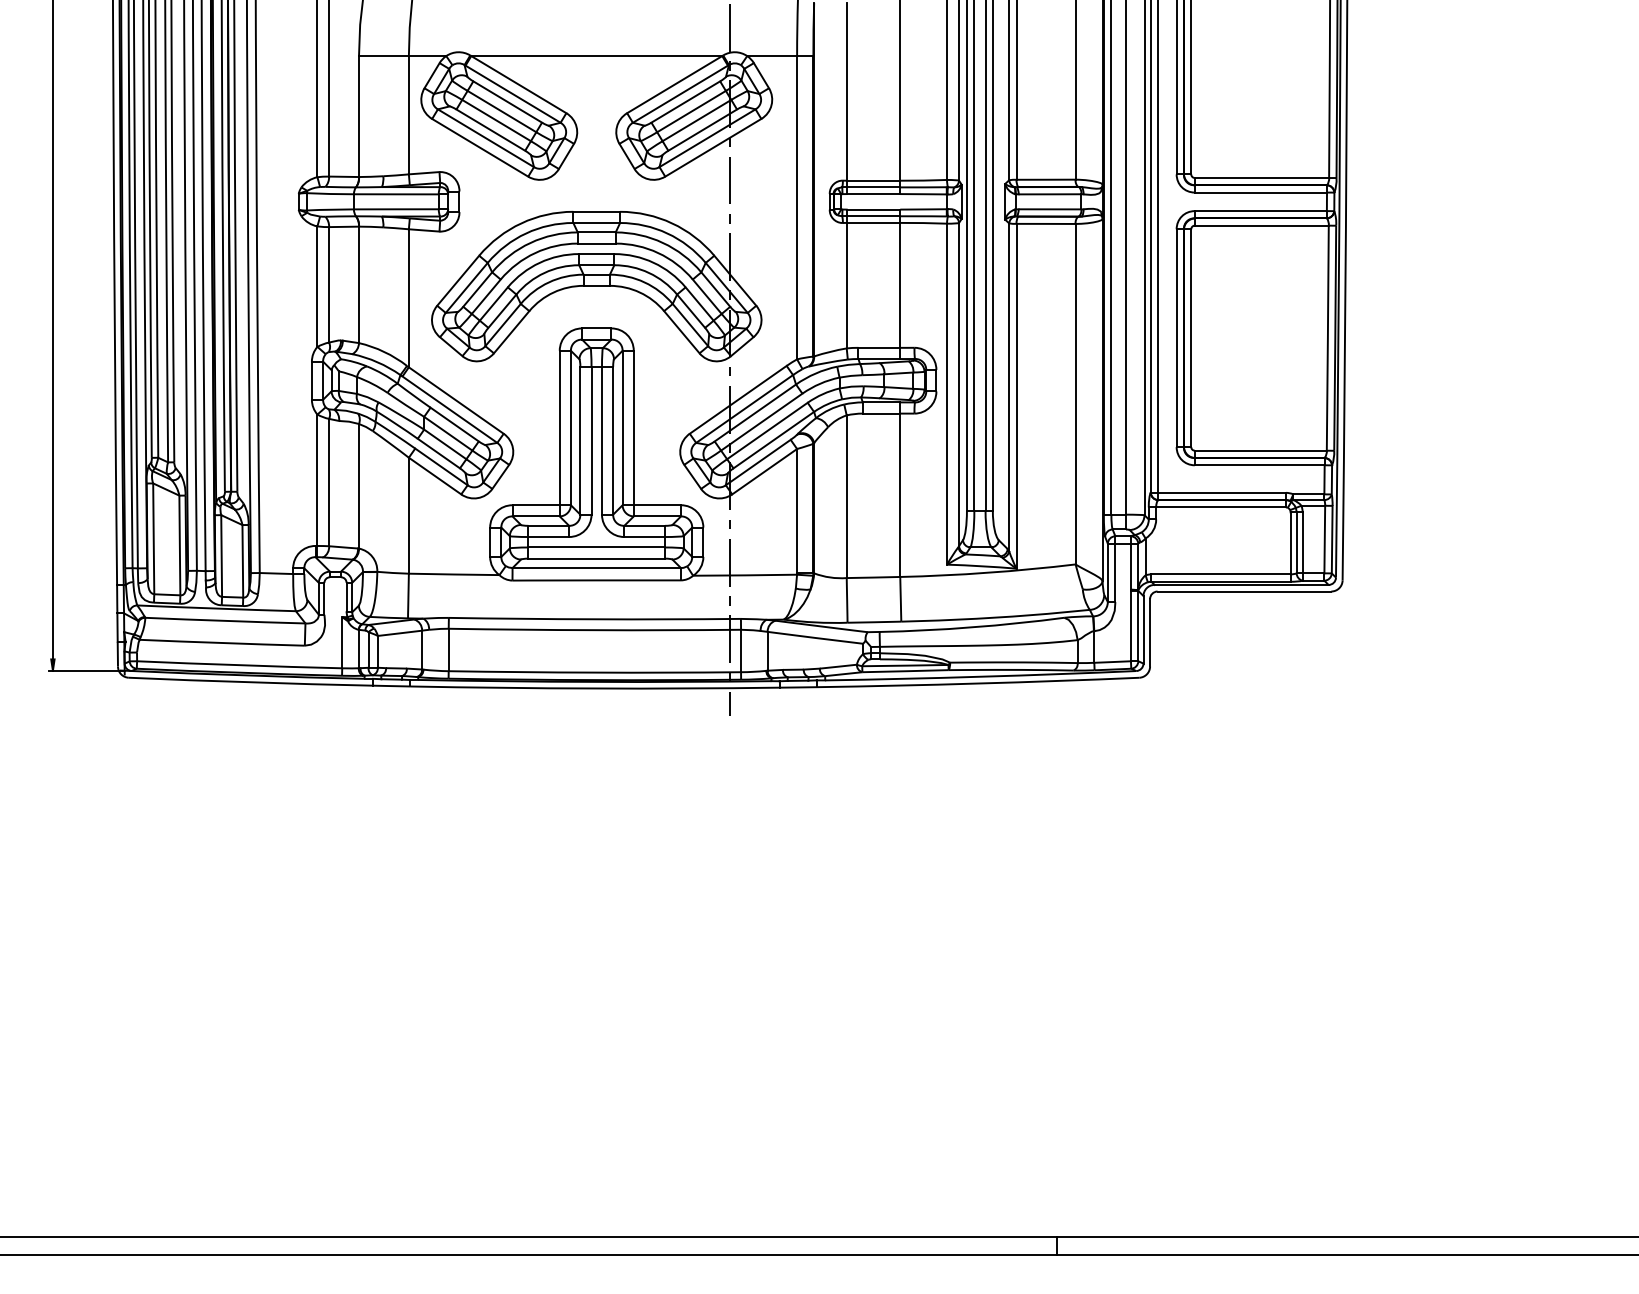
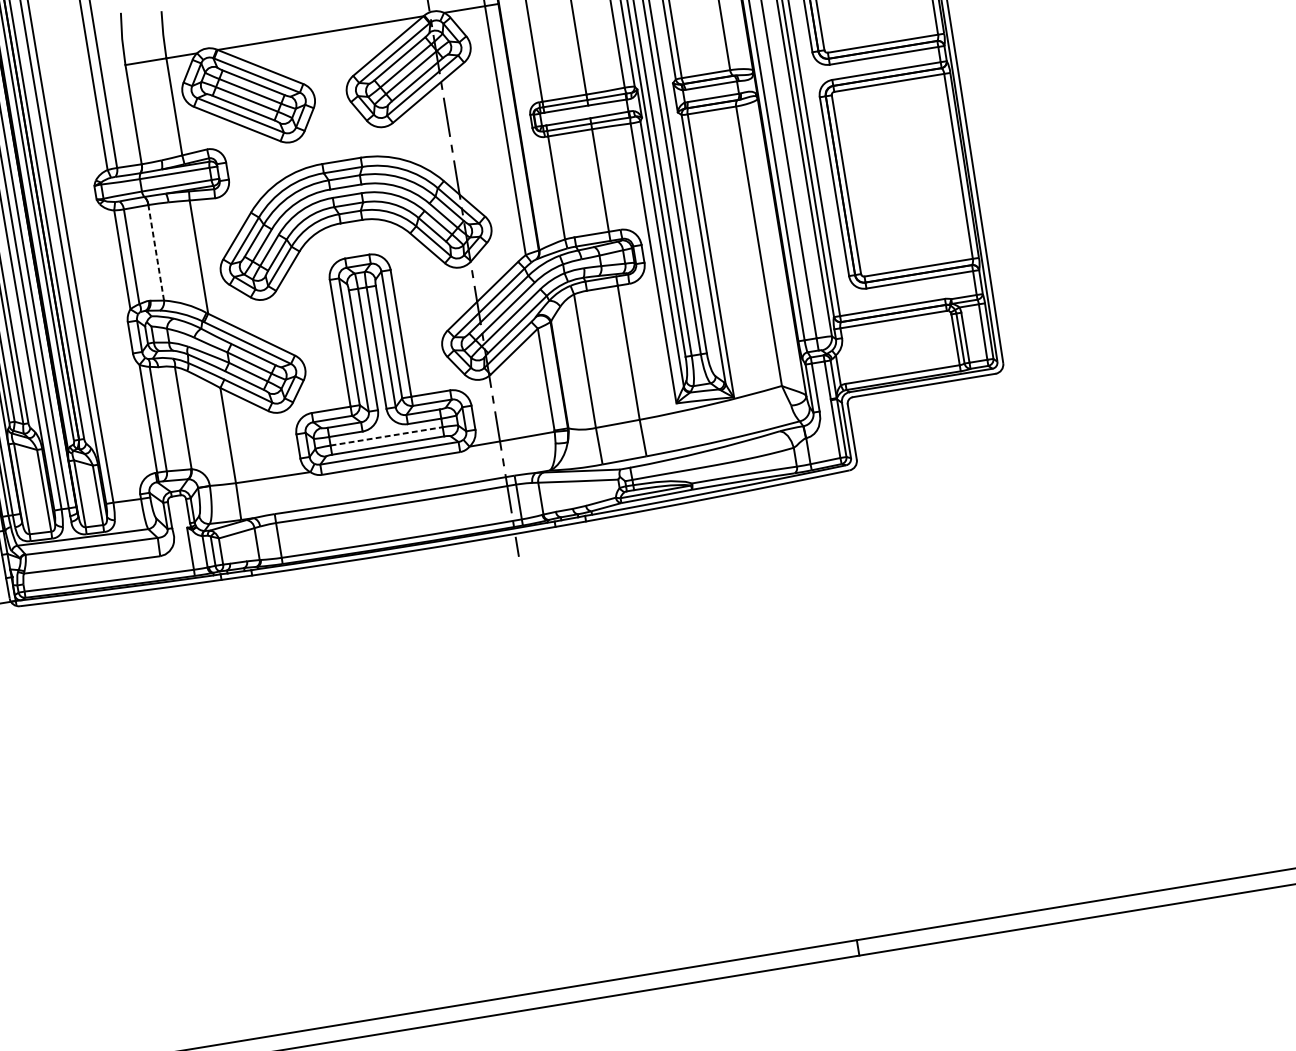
line: (359, 284) -> (156, 252), solid -> dashed
line: (597, 547) -> (387, 436), solid -> dashed

